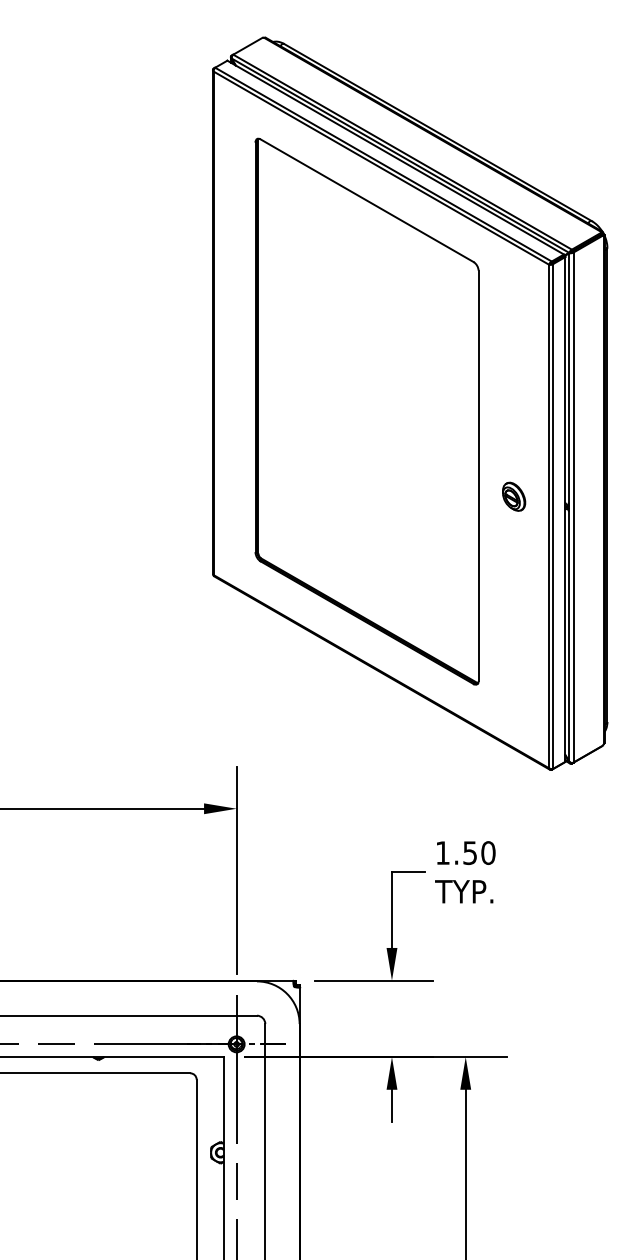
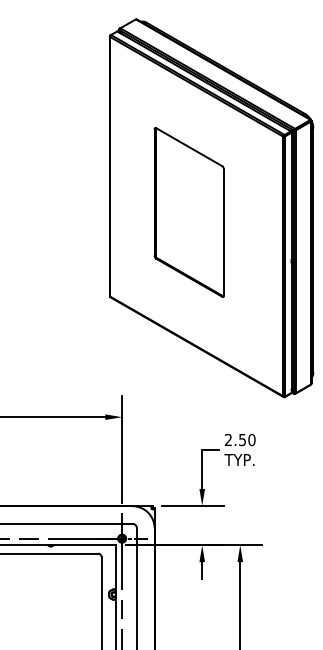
part: (365, 411) -> (188, 212), size x0.6
part: (512, 497) -> (264, 256), removed
text: (442, 852) -> (228, 439), 1.50 -> 2.50

